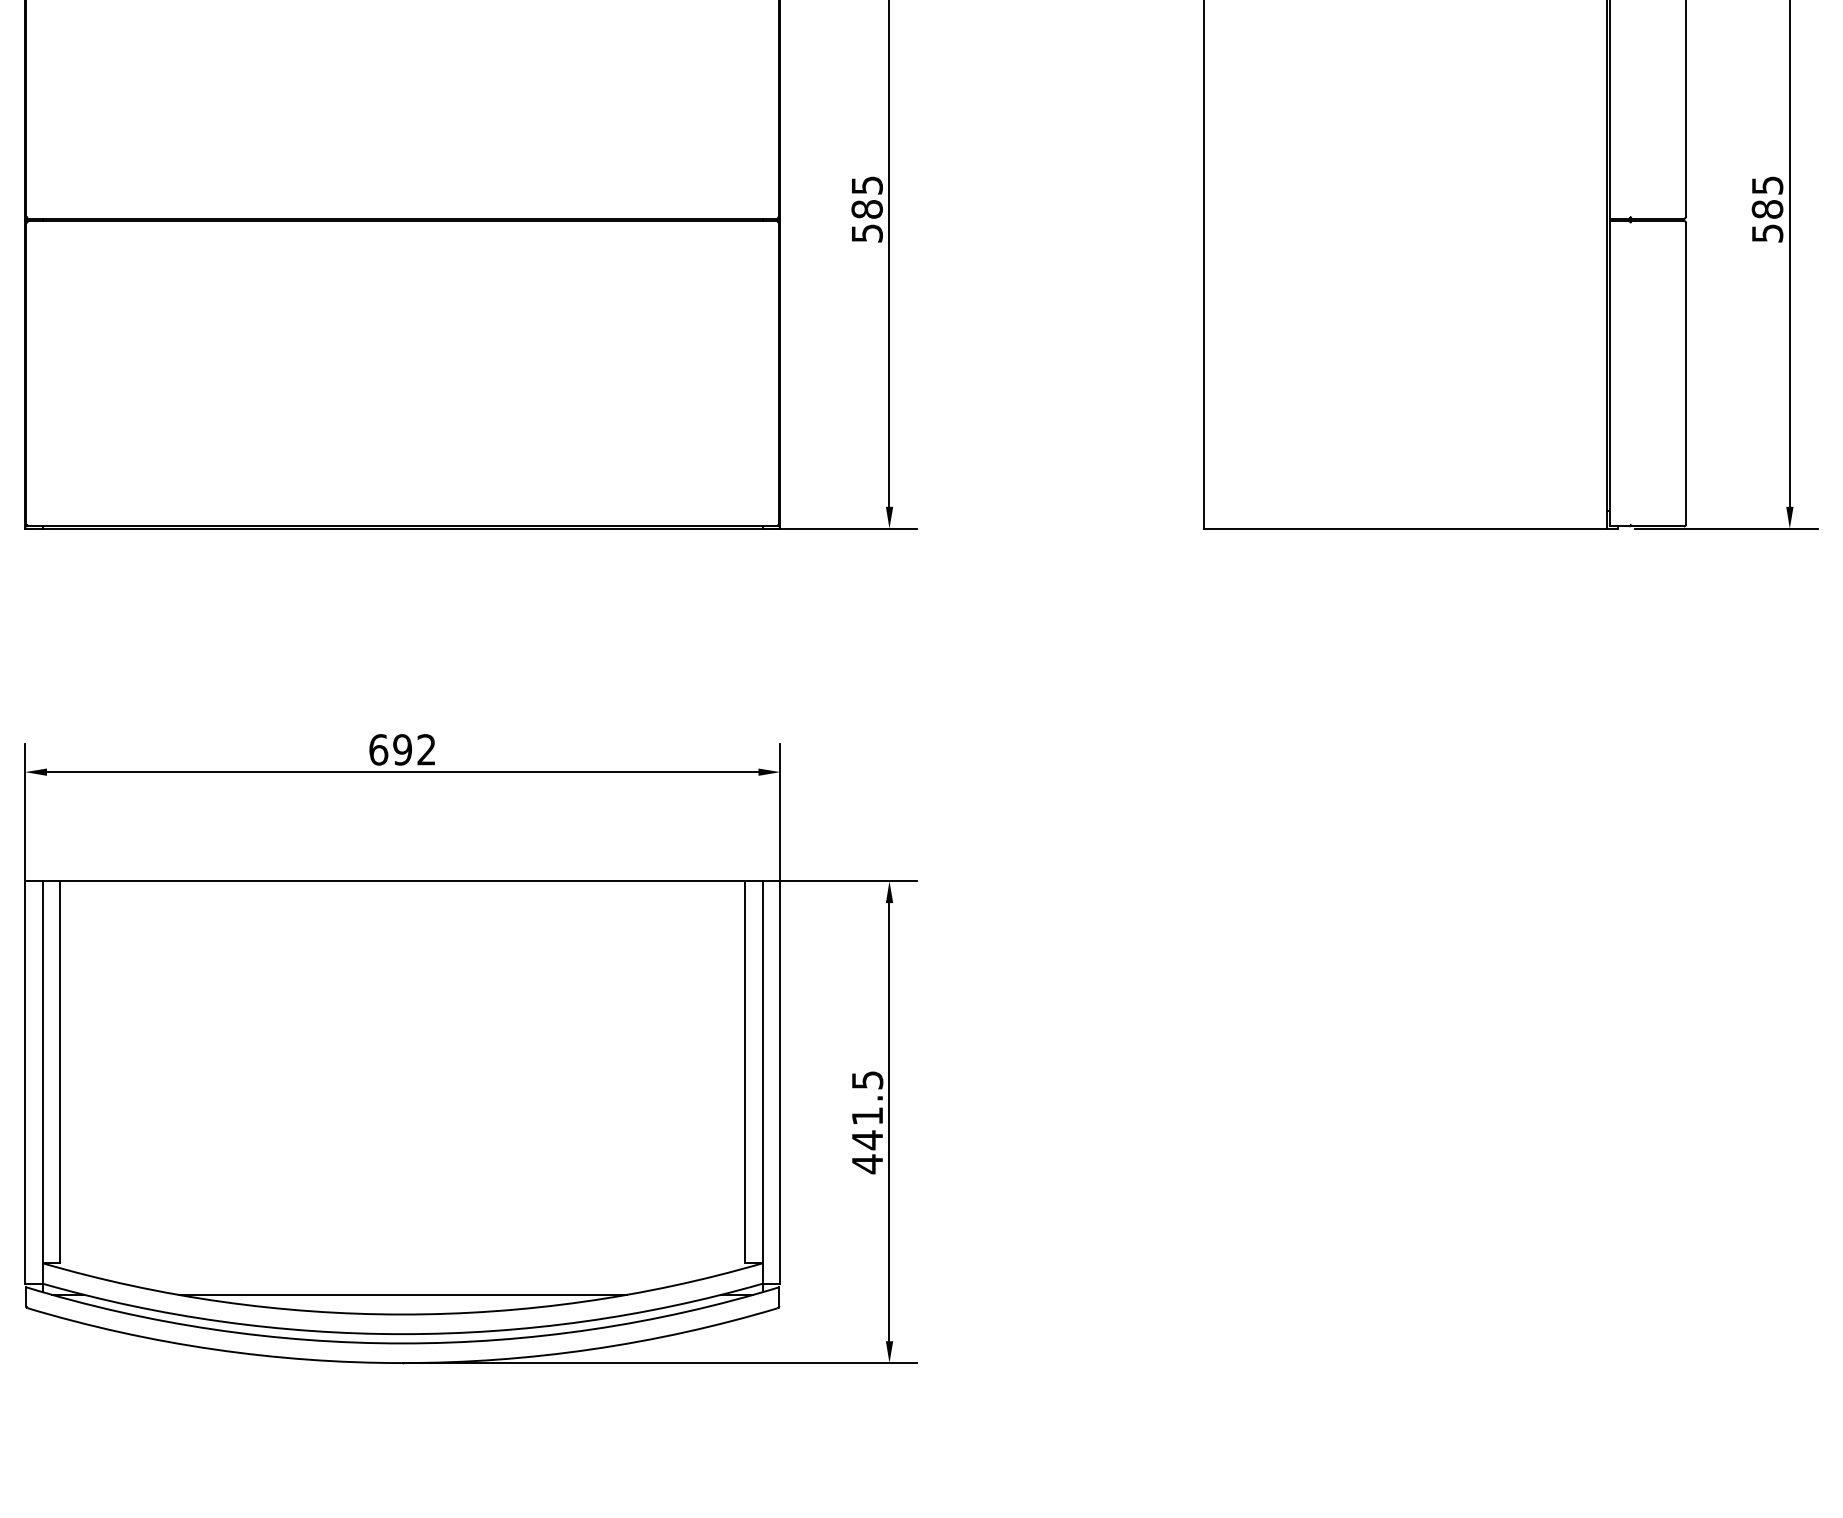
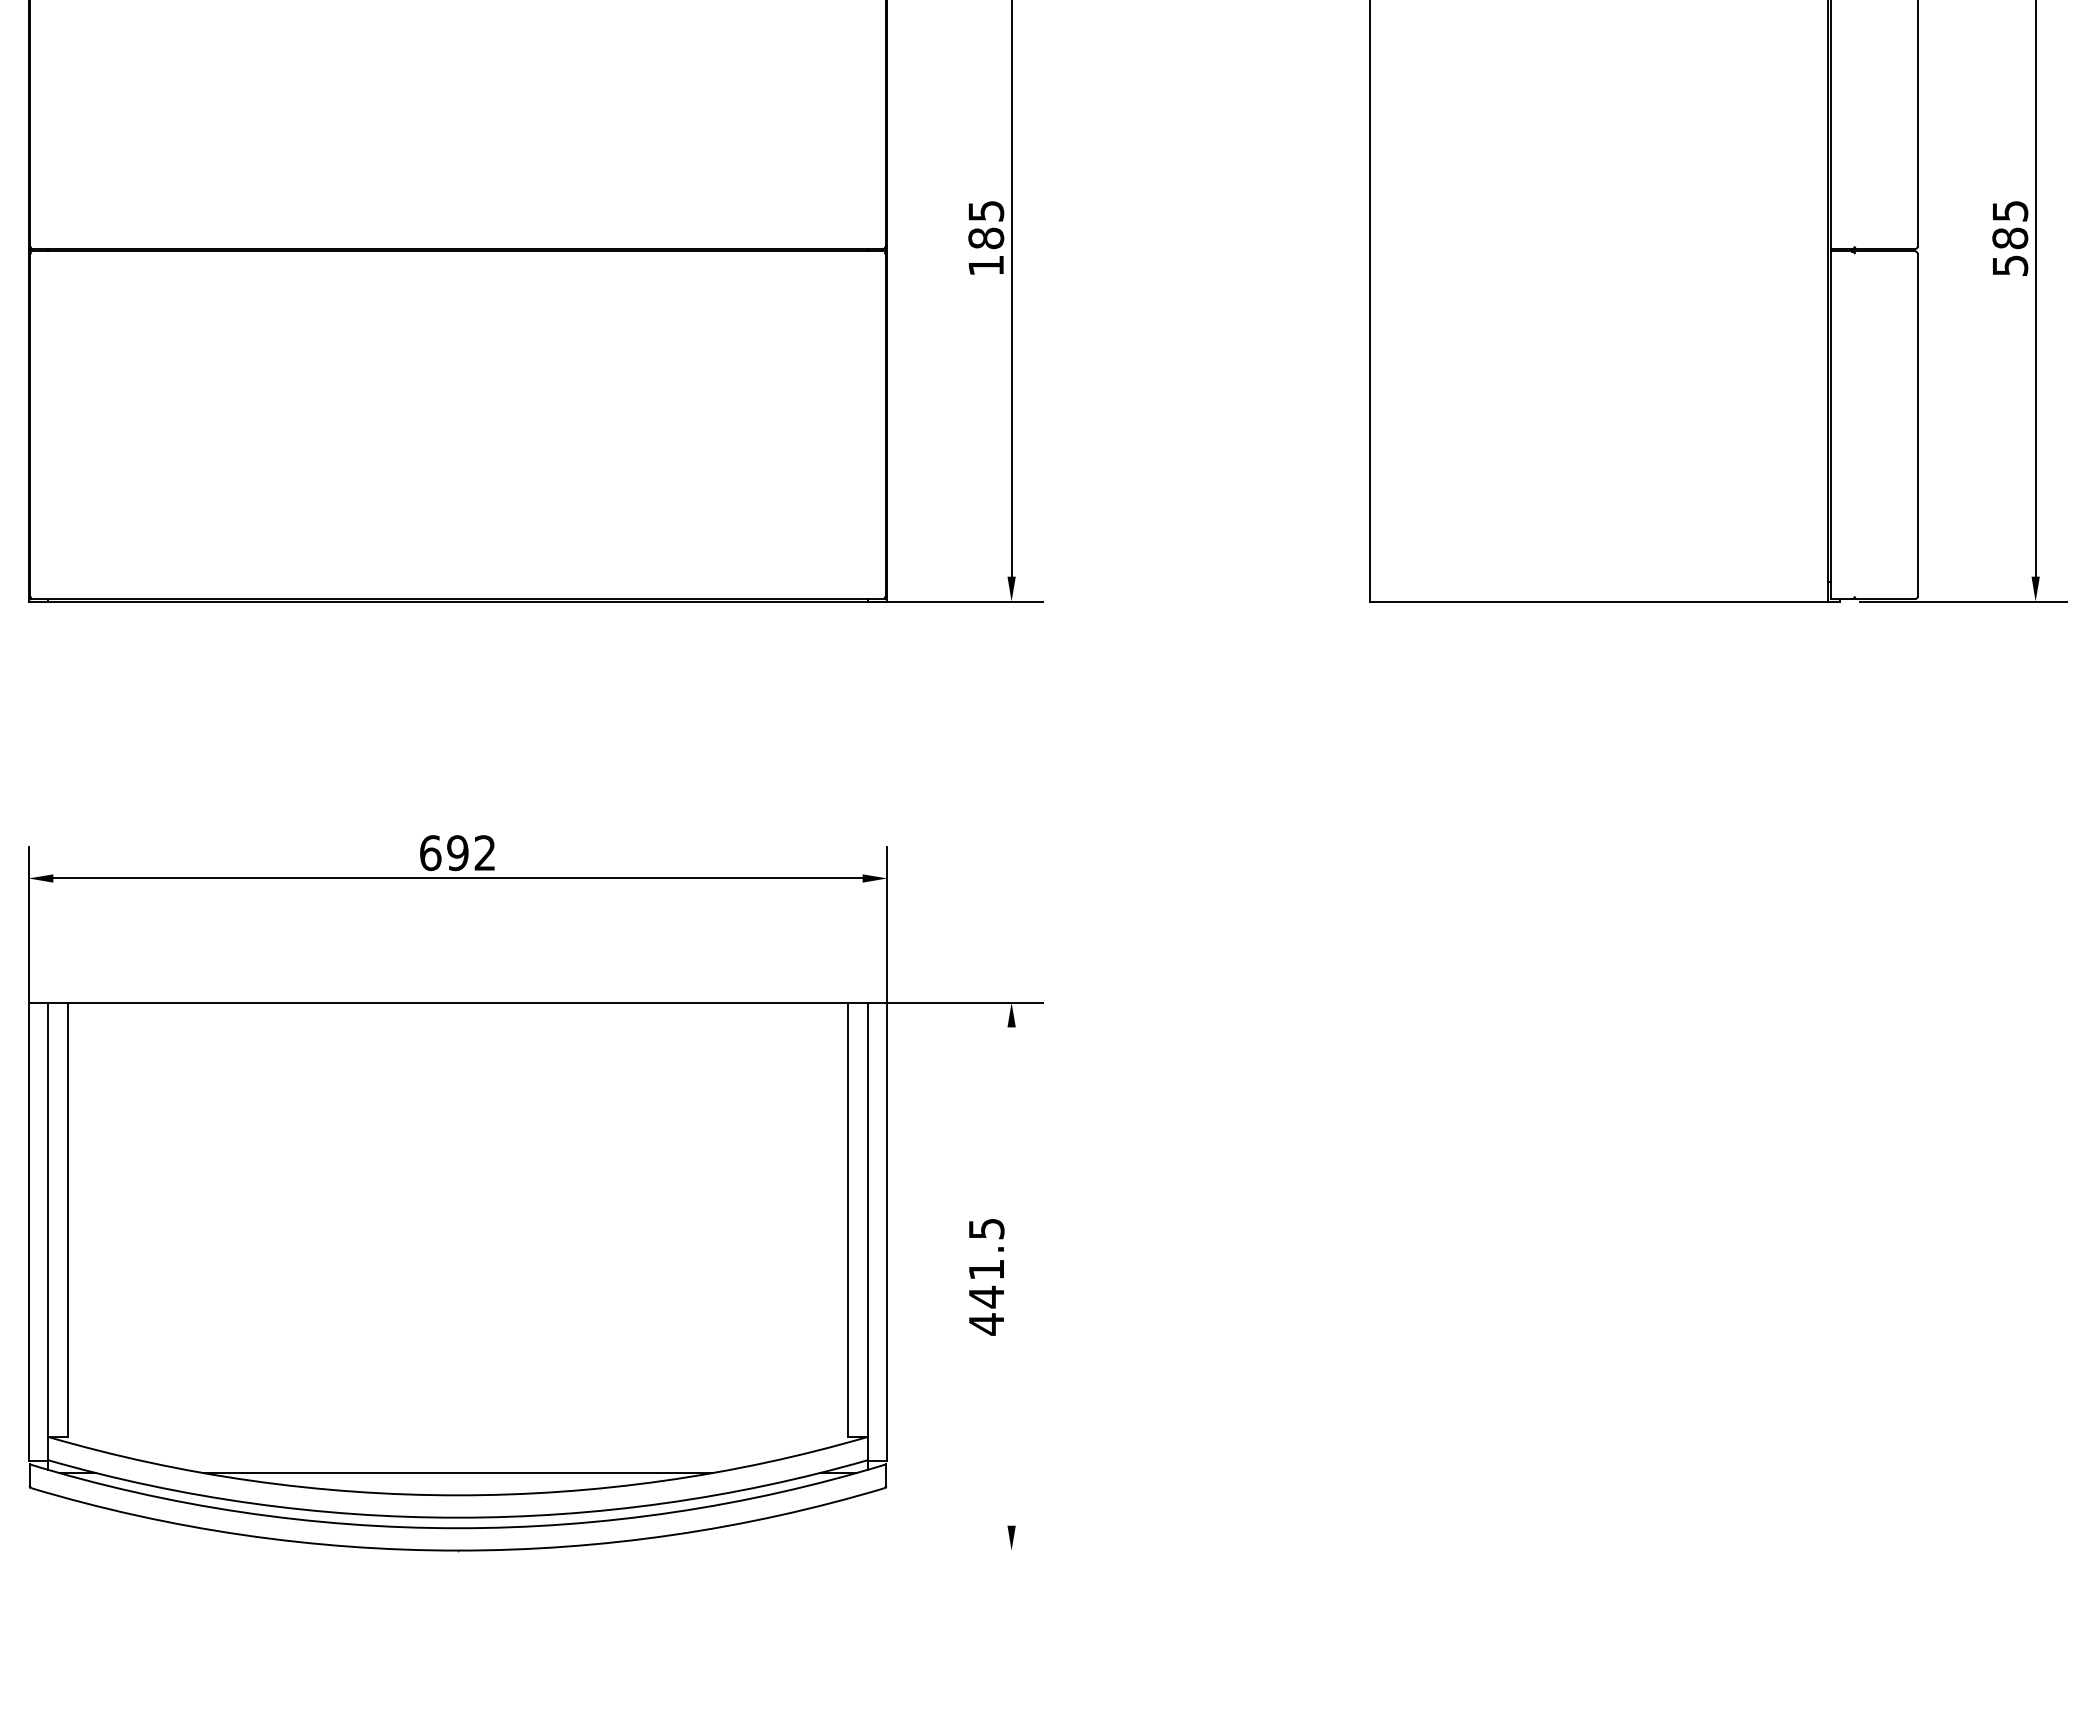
text: (867, 233) -> (986, 265), 585 -> 185
line: (889, 1122) -> (1011, 1276), removed
line: (659, 1363) -> (750, 1550), removed

